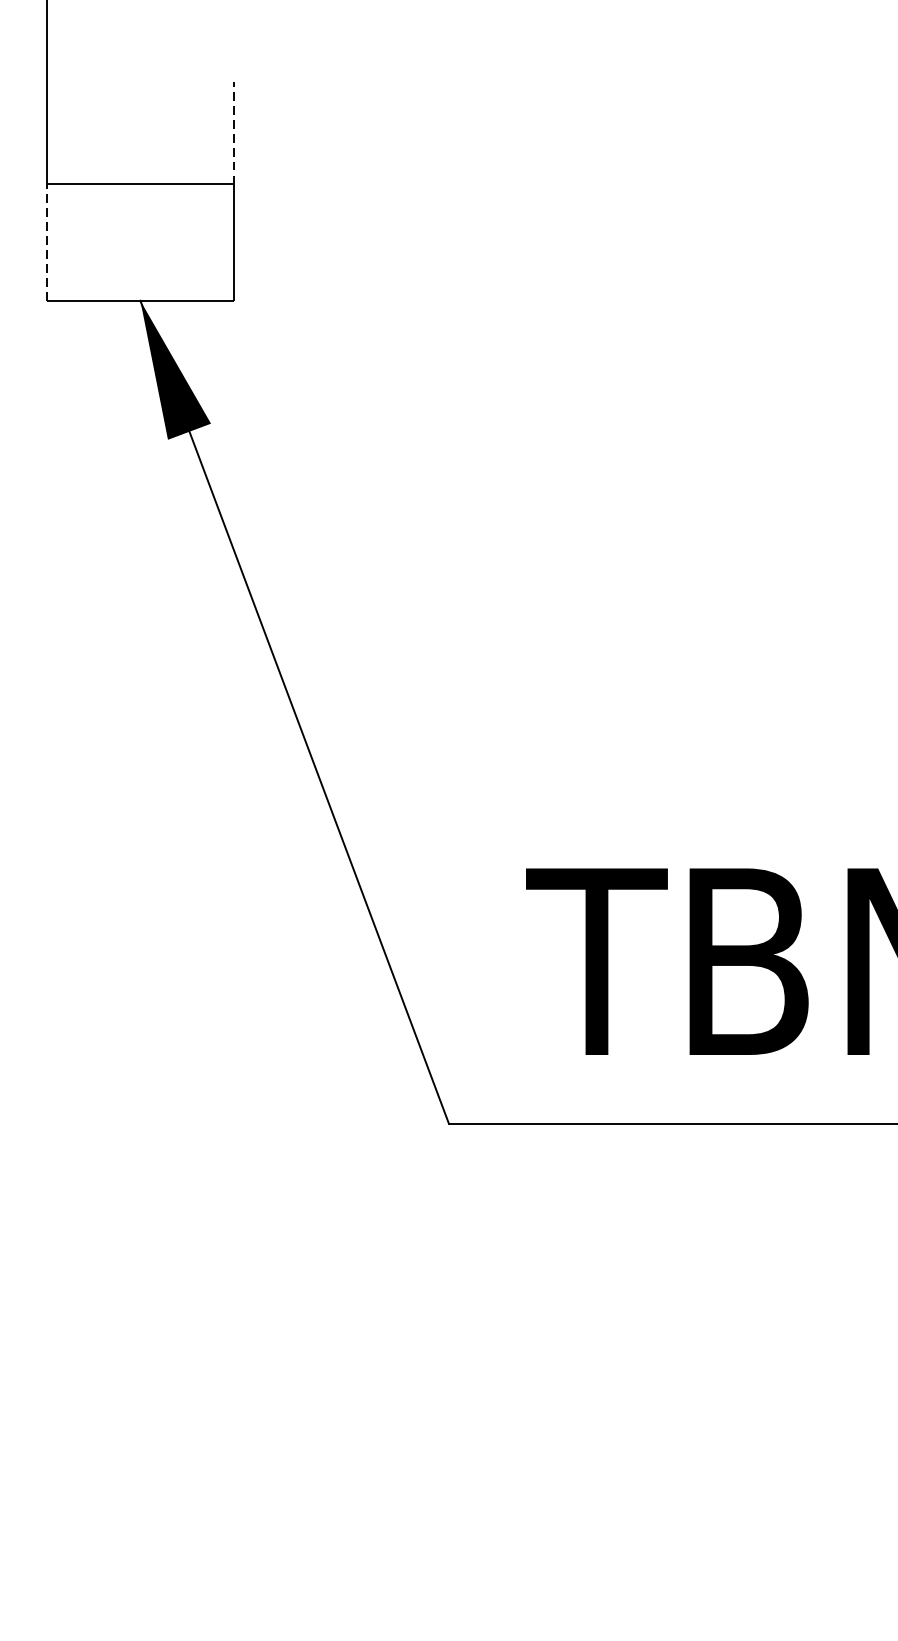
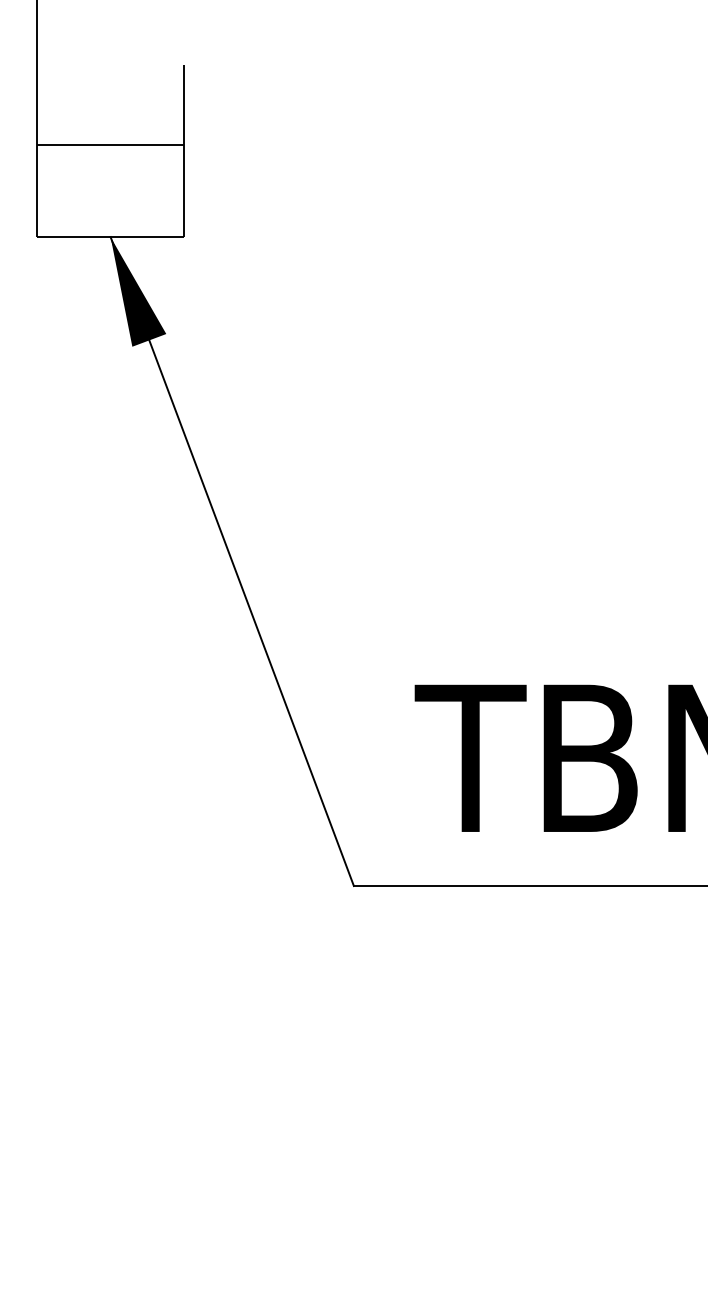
line: (234, 132) -> (184, 104), dashed -> solid
line: (47, 242) -> (37, 191), dashed -> solid

